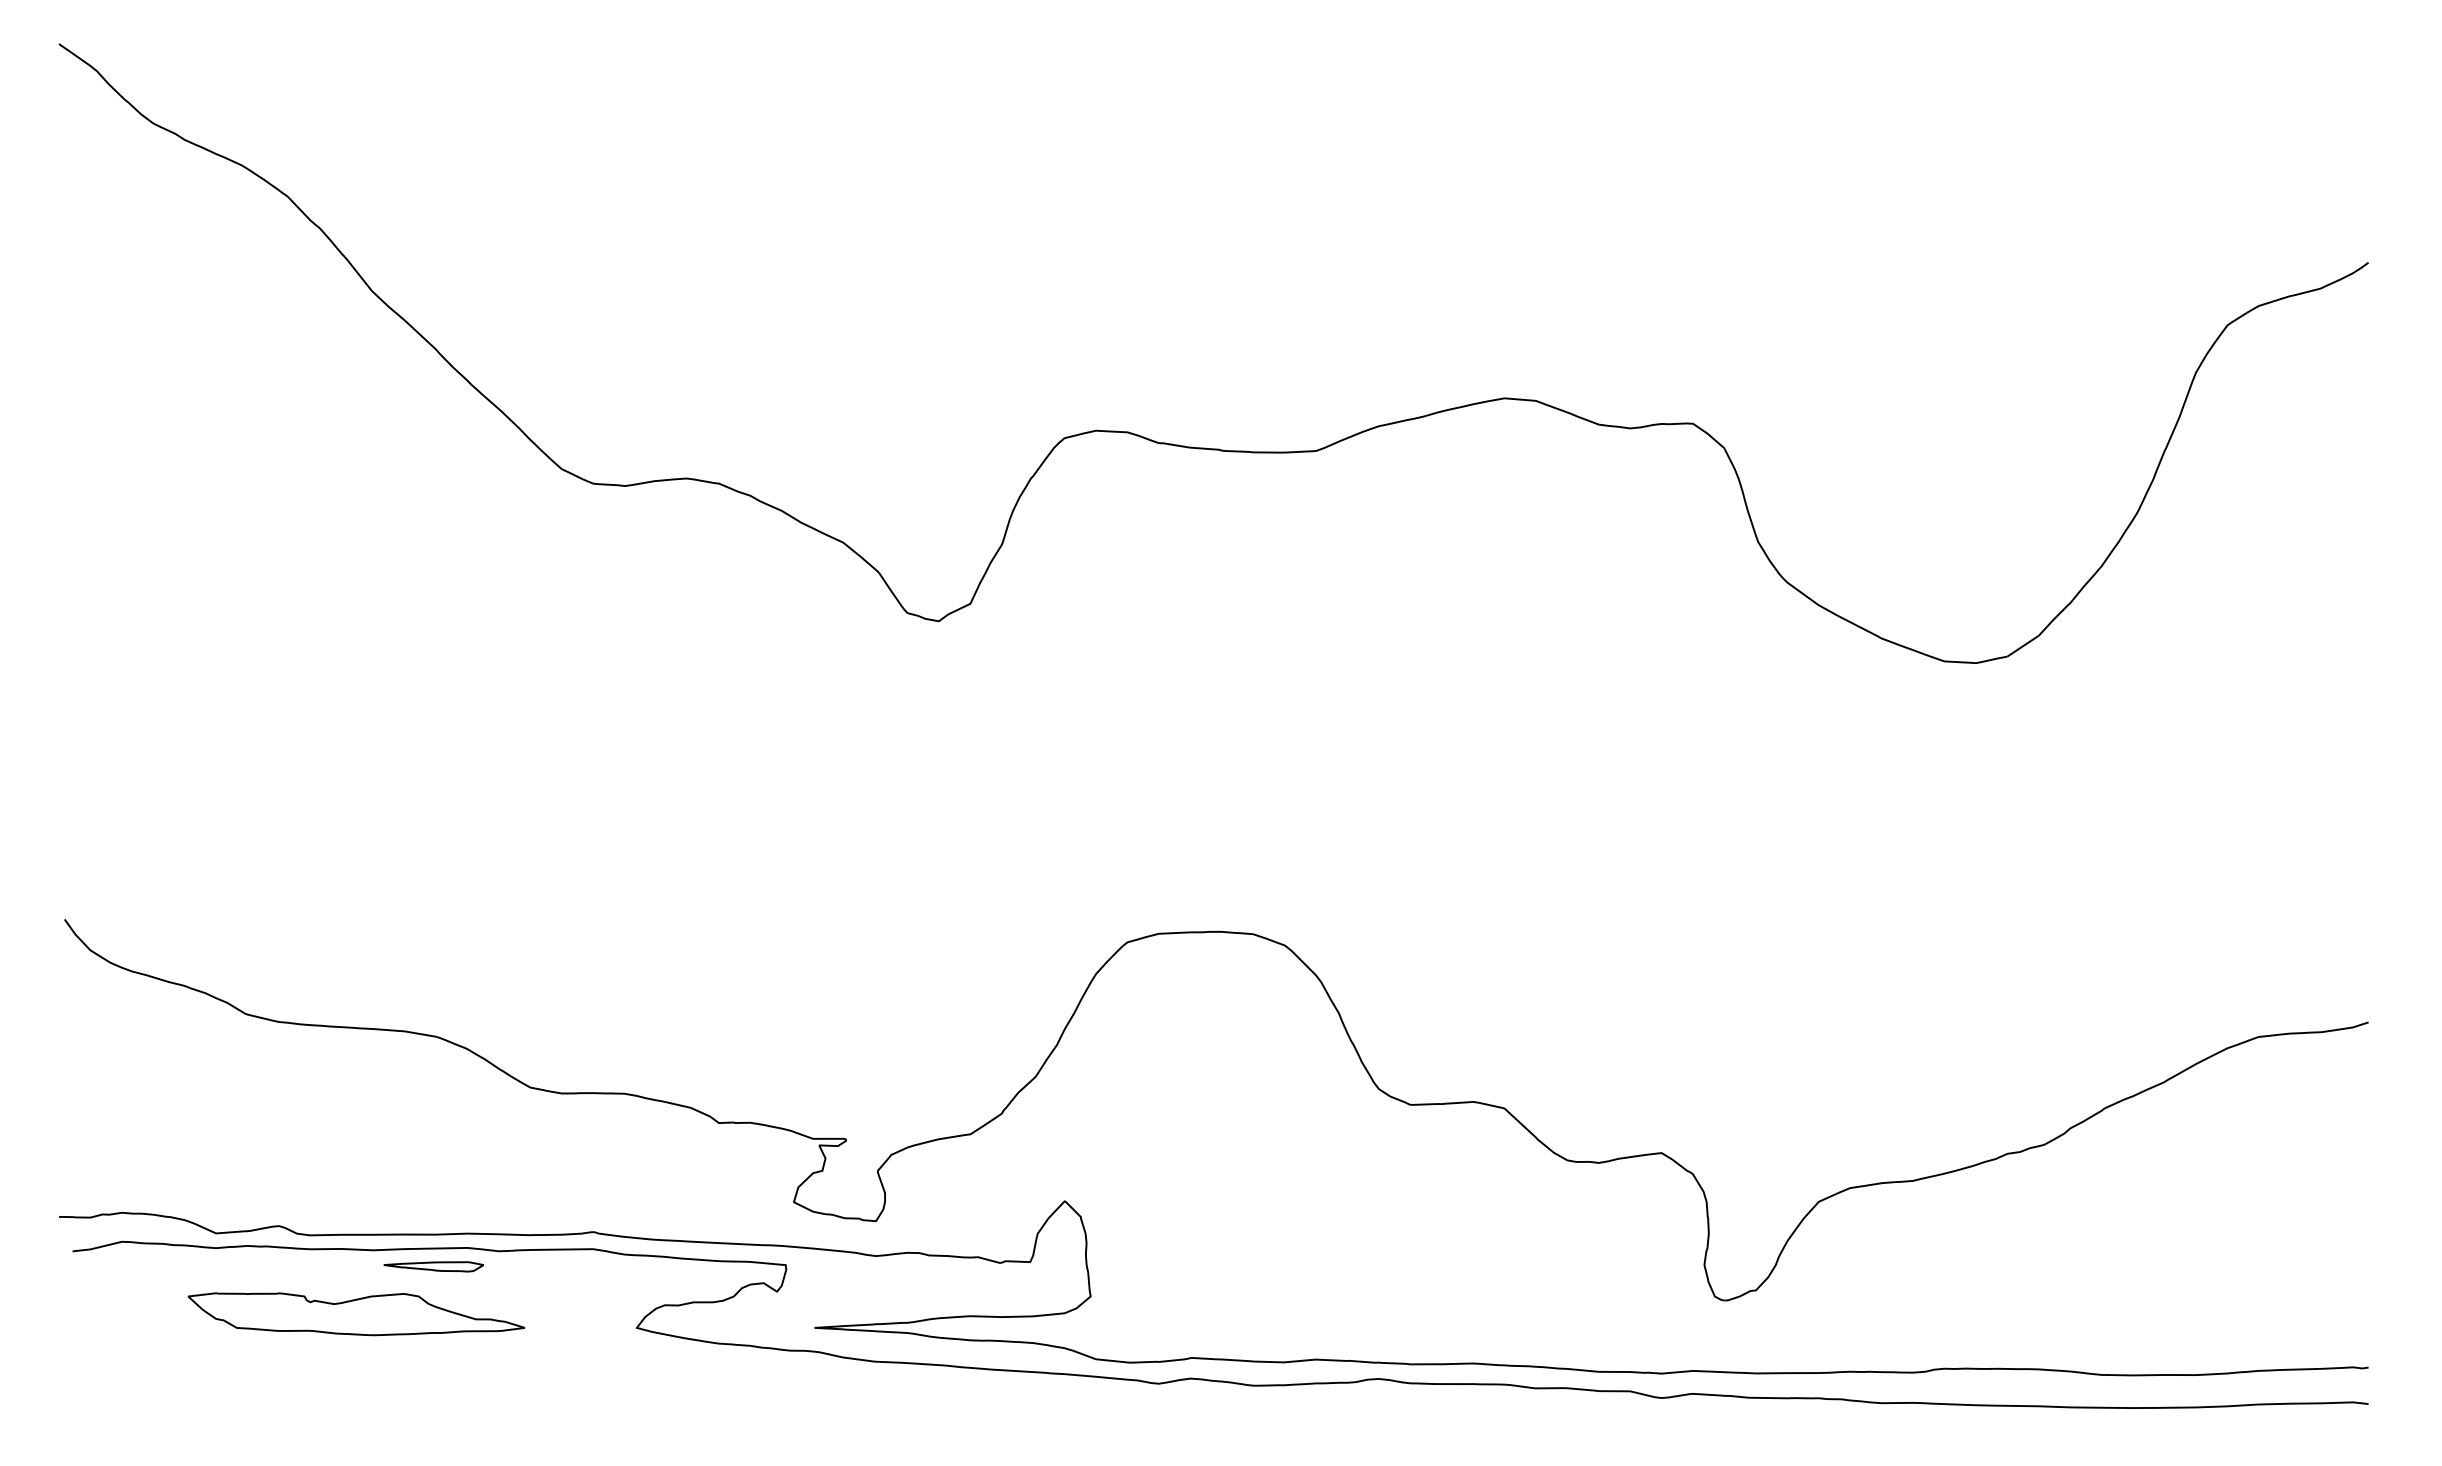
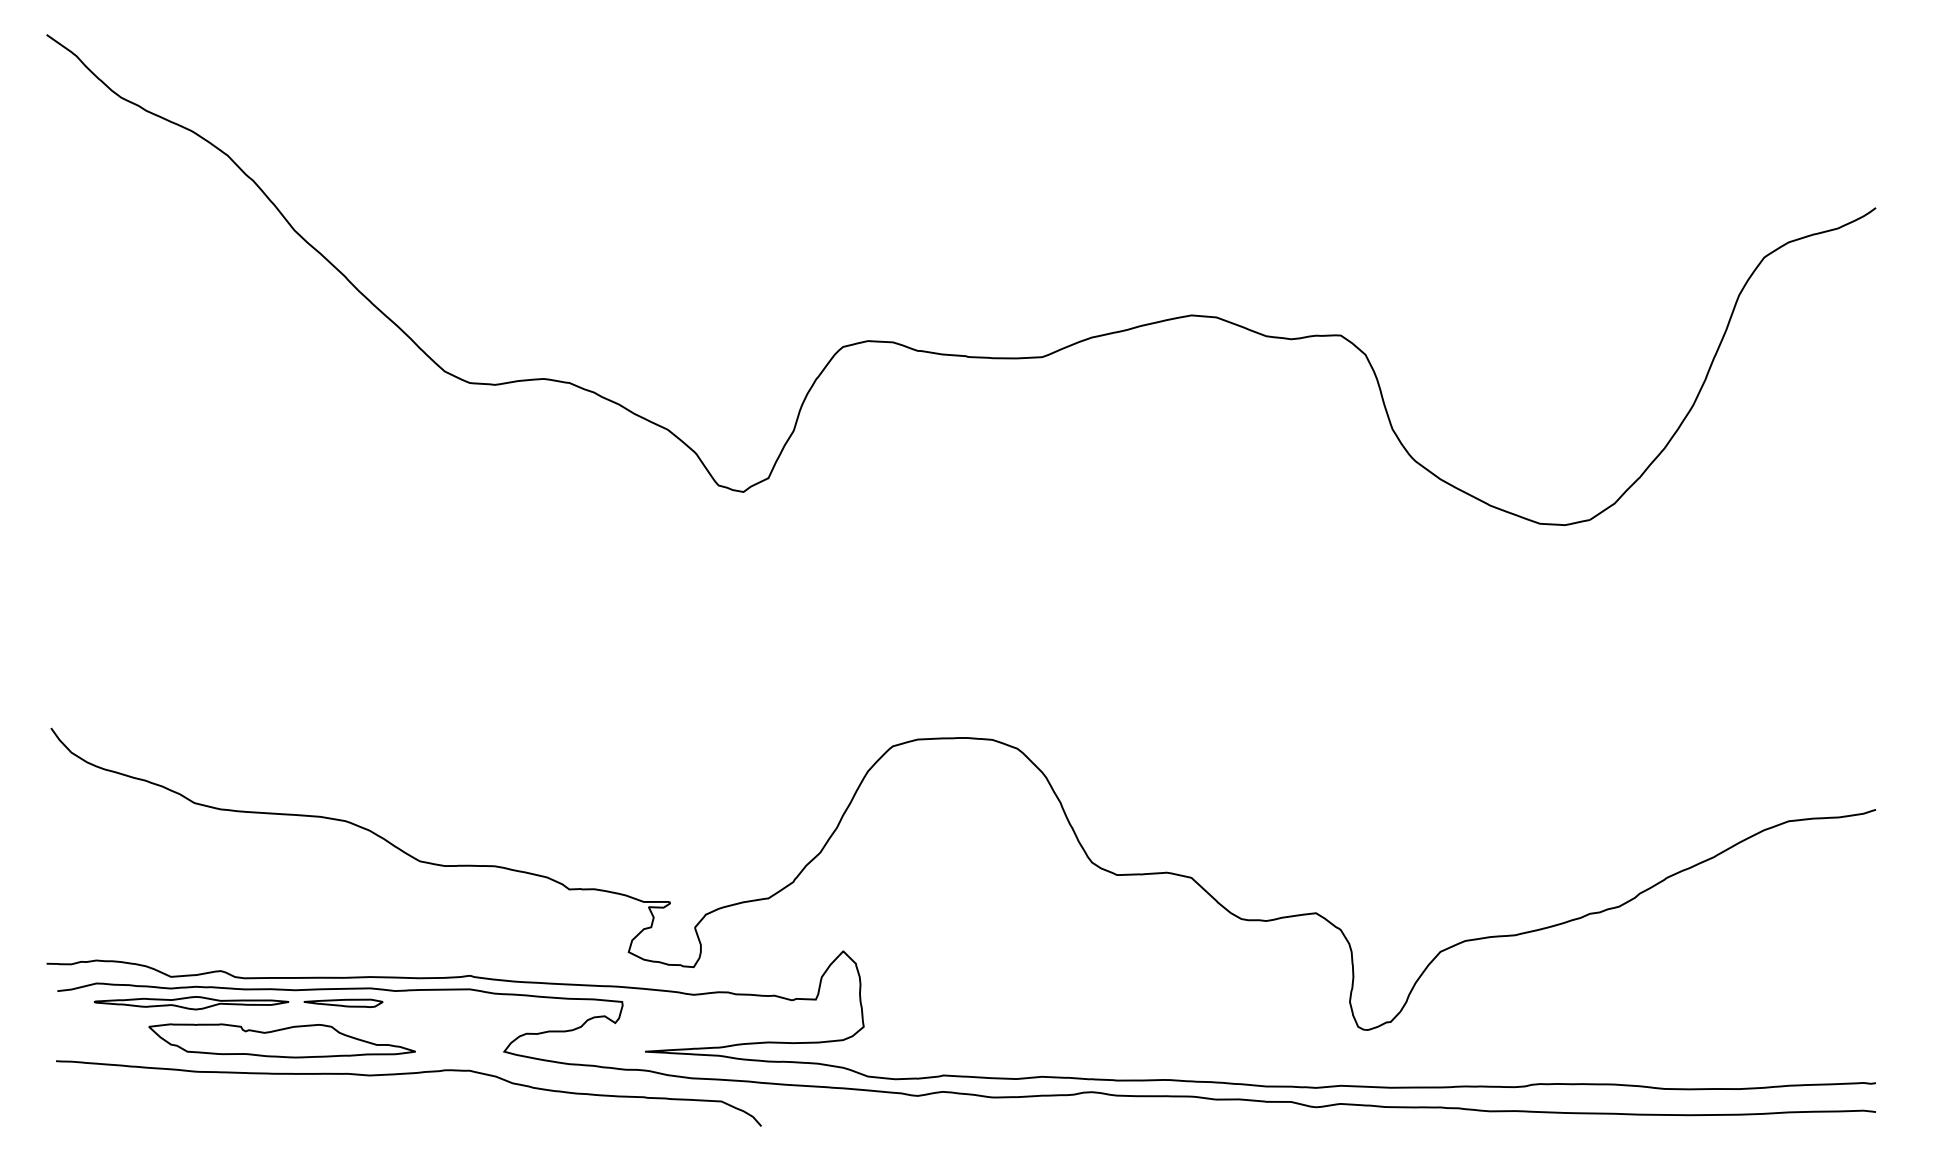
part: (241, 1267) -> (191, 1003), added
curve: (515, 1356) -> (408, 1074), added

